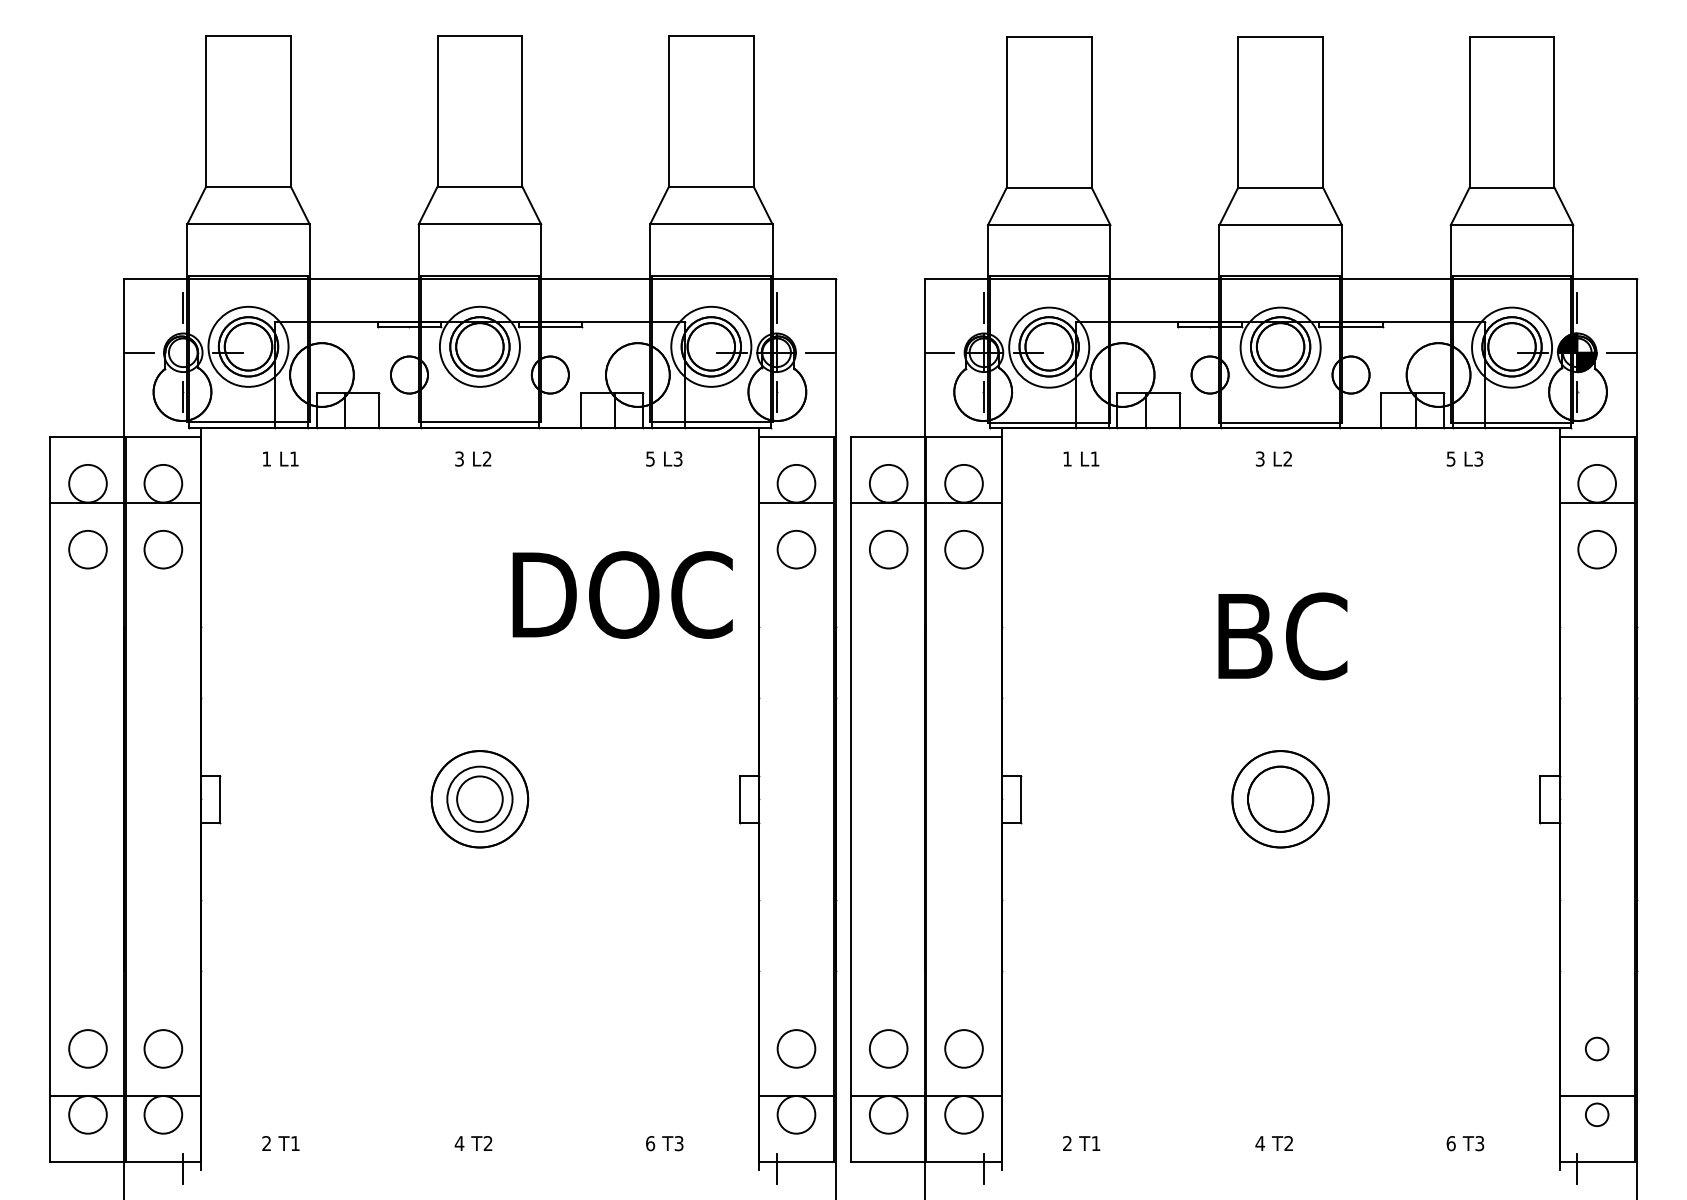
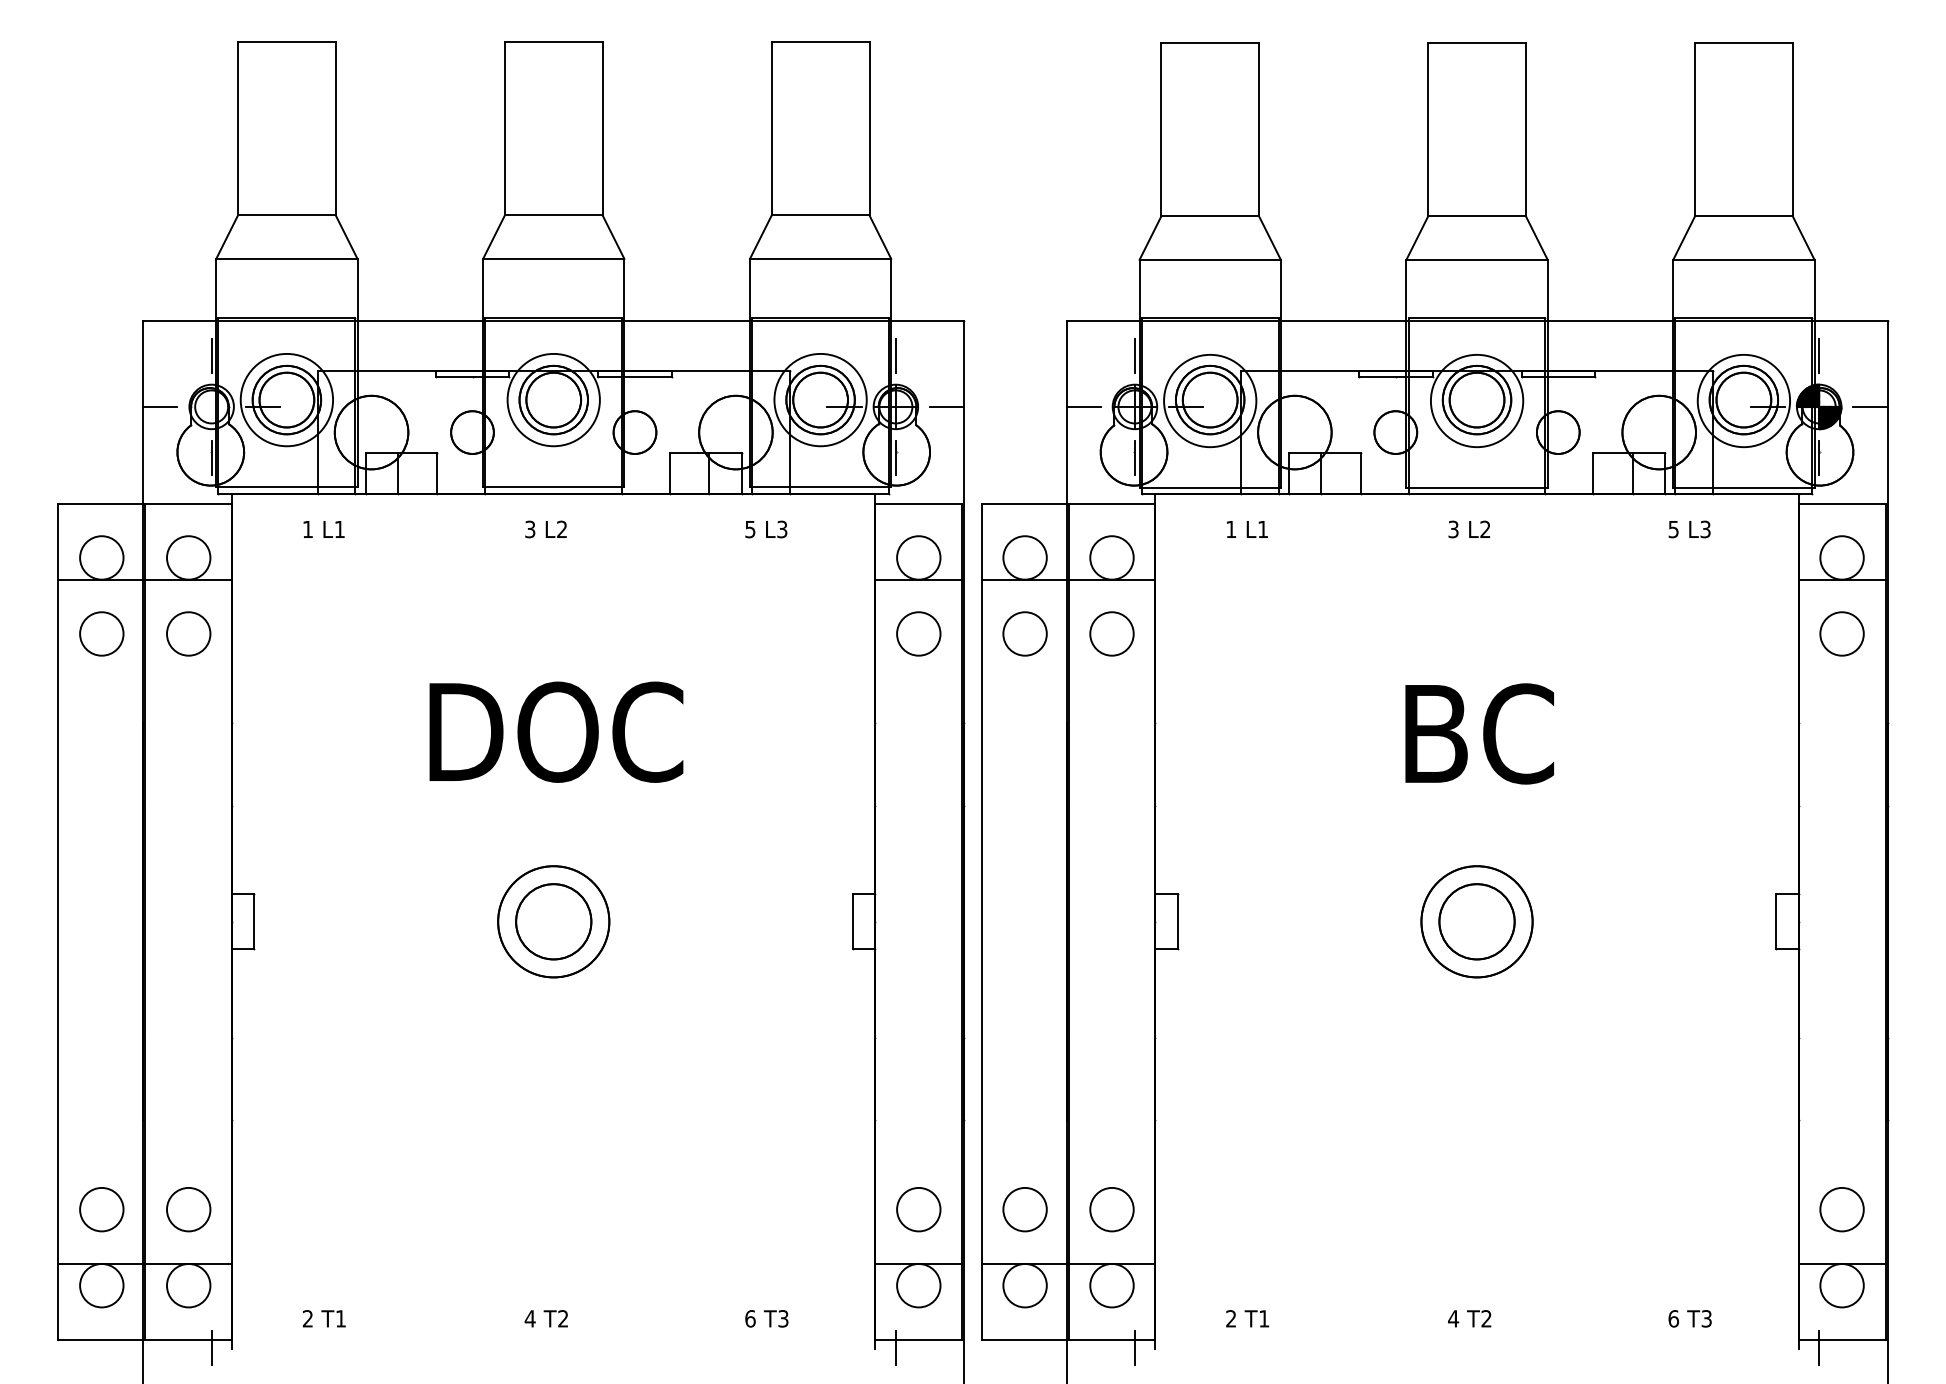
text: (622, 594) -> (556, 731), moved
circle: (479, 799) -> (553, 921), size x1.43
circle: (1596, 1048) -> (1841, 1209), size x1.67
circle: (1596, 1114) -> (1841, 1285), size x1.67

